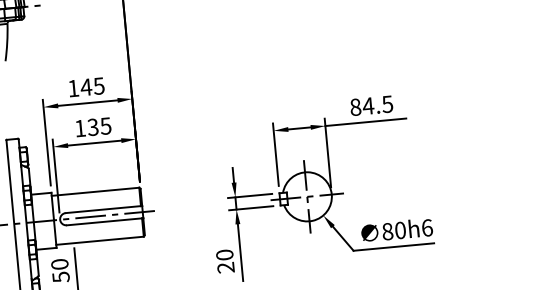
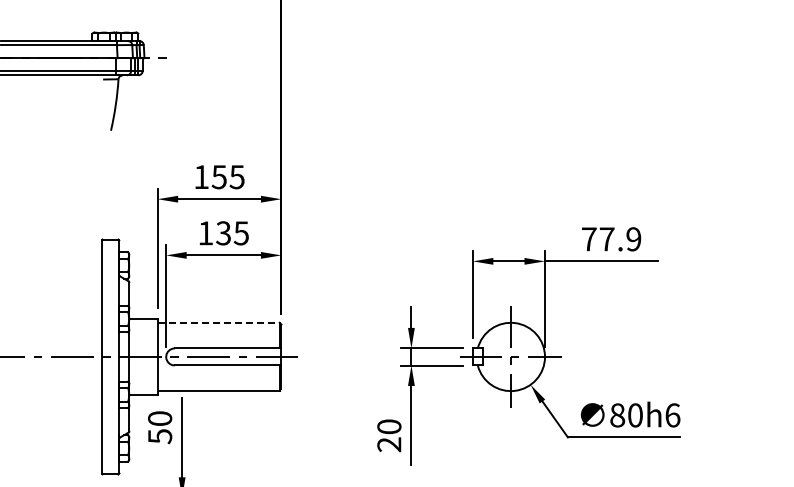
text: (86, 87) -> (219, 177), 145 -> 155
text: (371, 105) -> (611, 239), 84.5 -> 77.9
line: (96, 191) -> (219, 322), solid -> dashed

